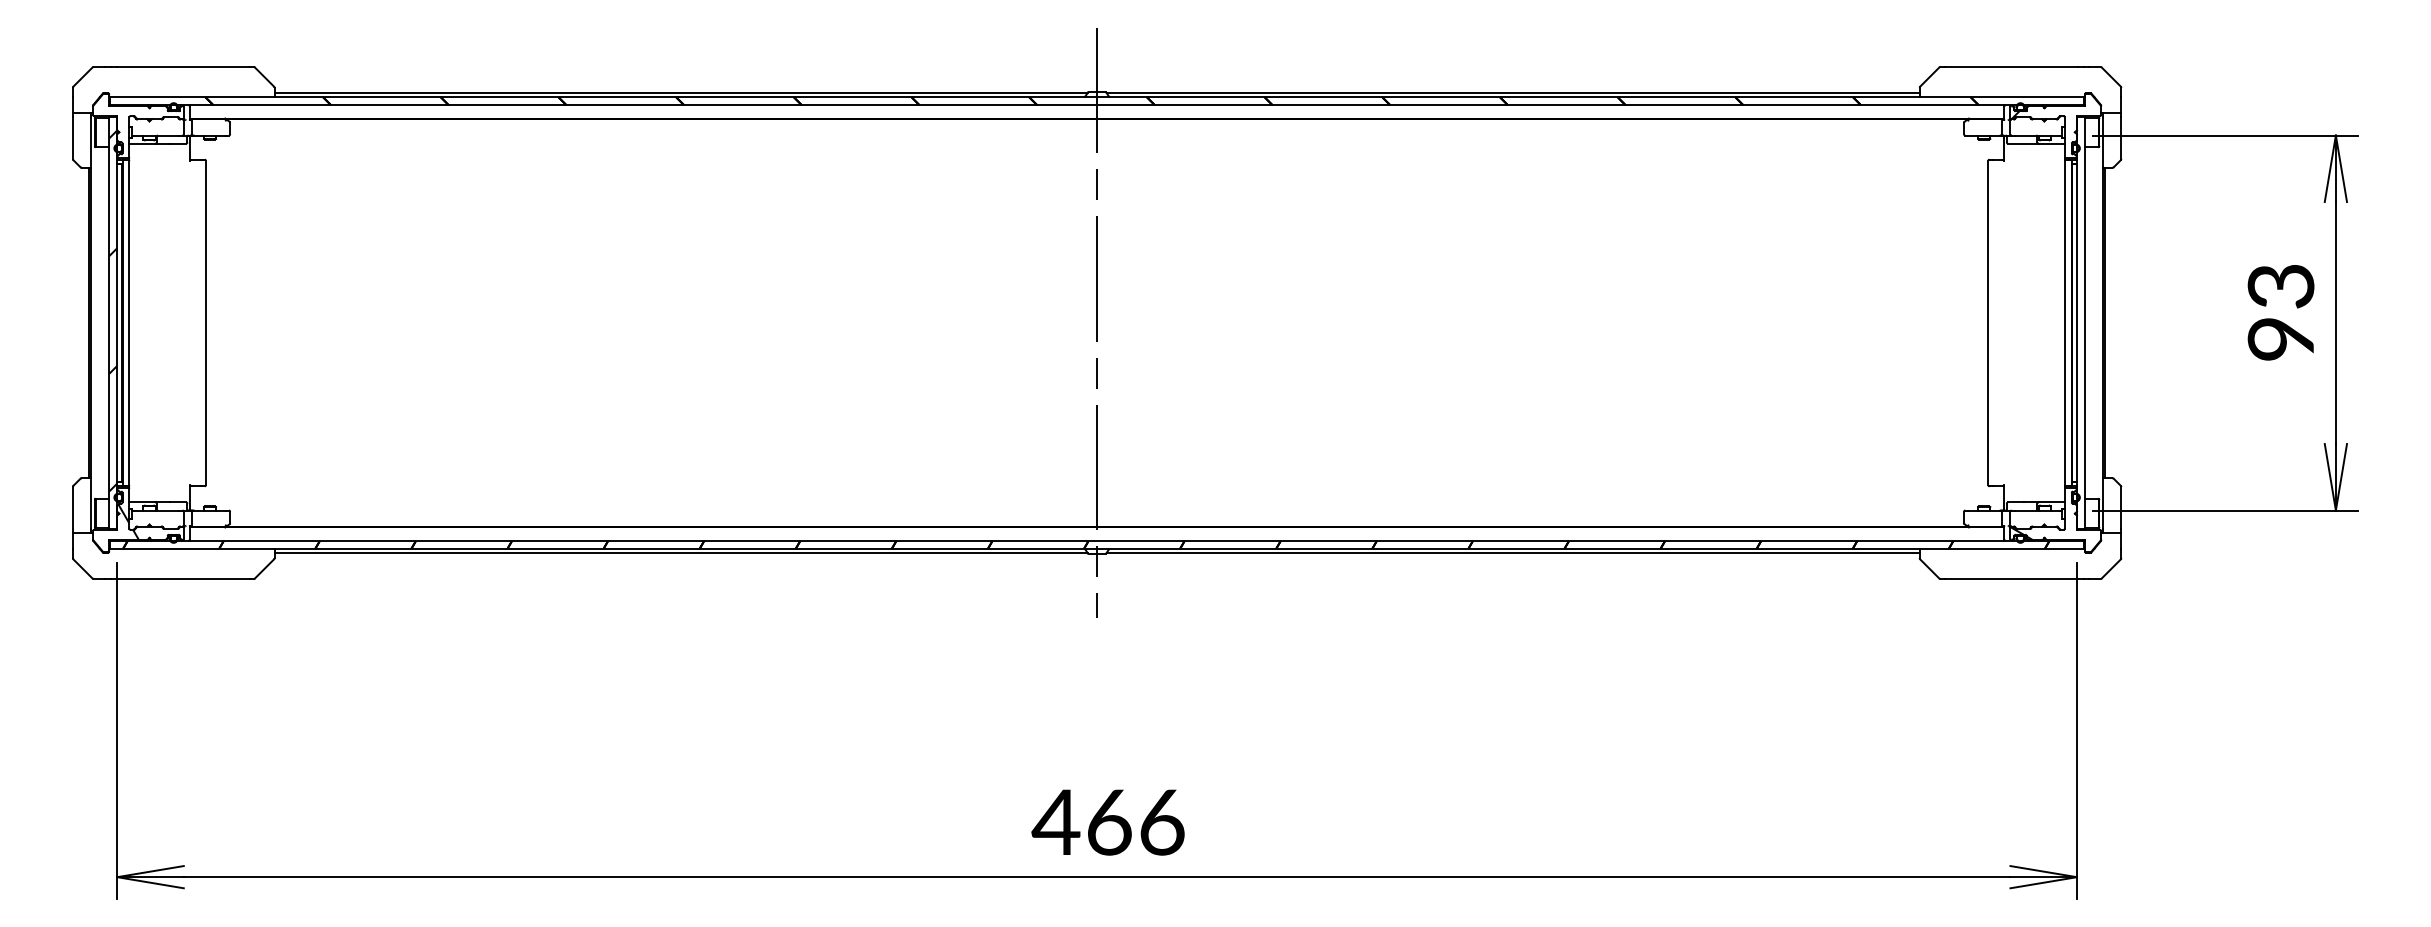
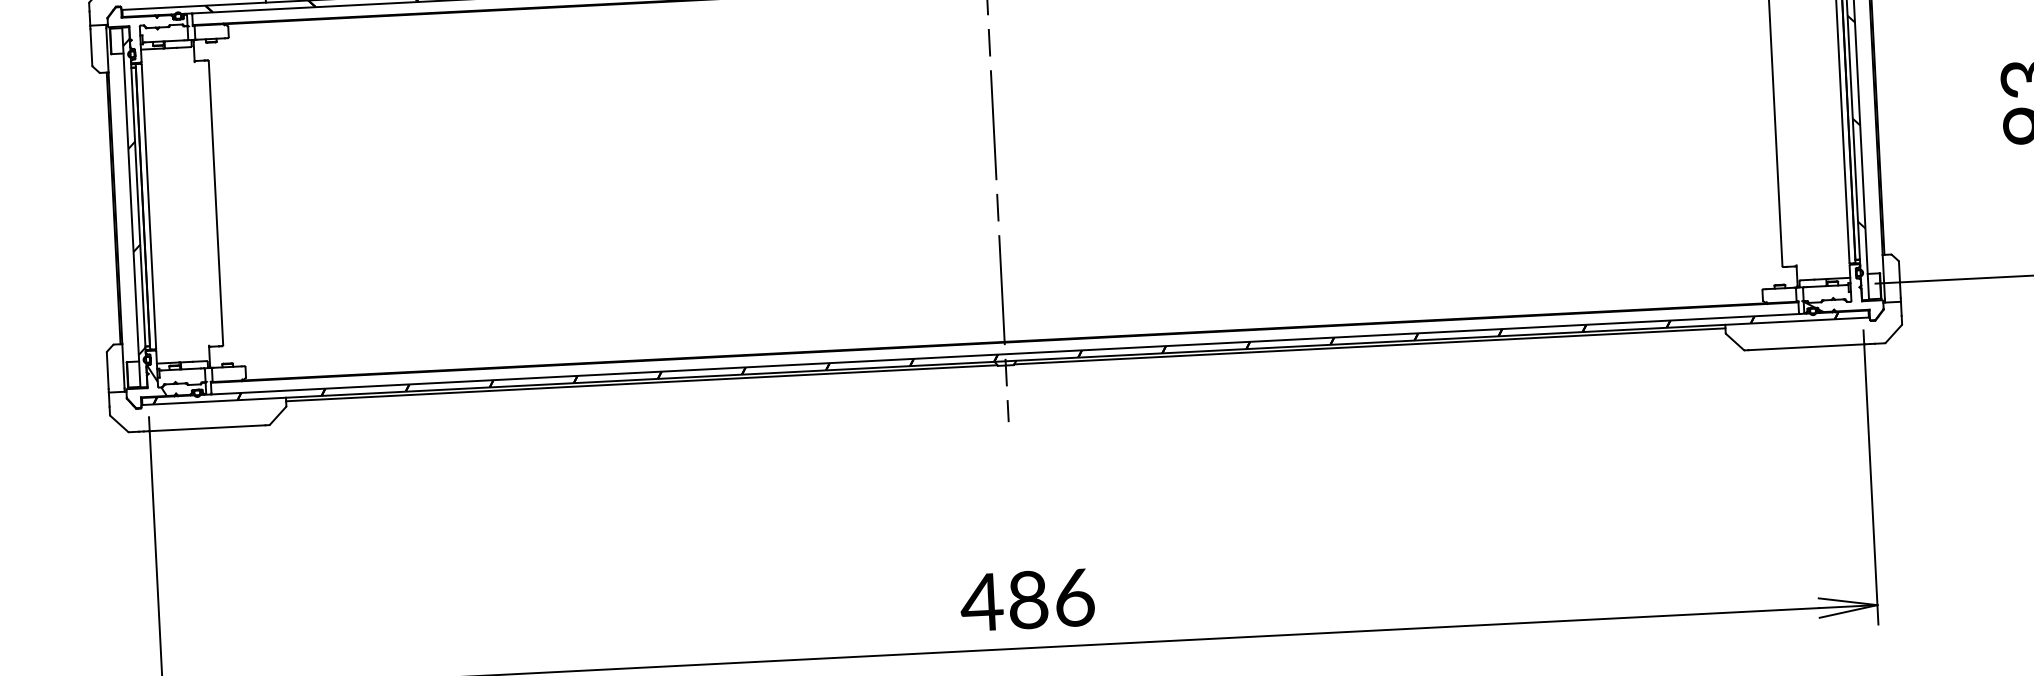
hatch: (2080, 324) -> (1856, 121), added
text: (1109, 822) -> (1028, 600), 466 -> 486

